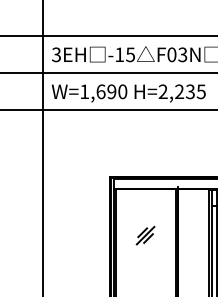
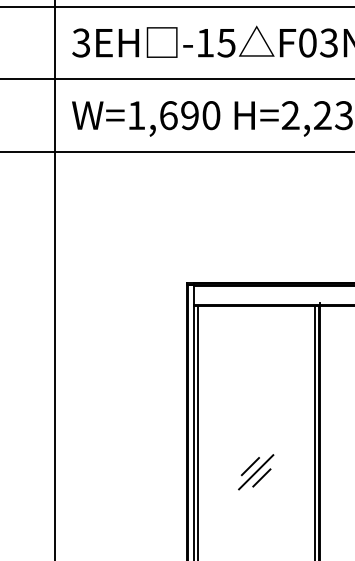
part: (145, 235) -> (255, 471), moved

